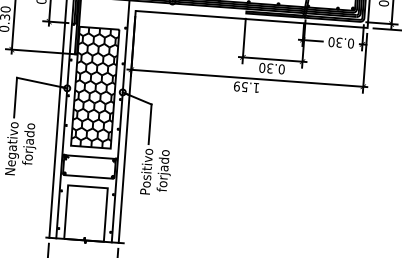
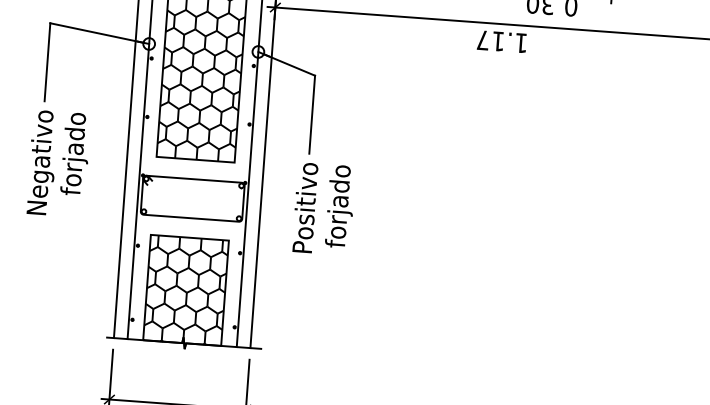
text: (240, 86) -> (490, 40), 1.59 -> 1.17
hatch: (85, 213) -> (185, 290), added

